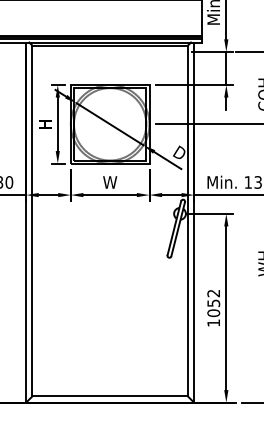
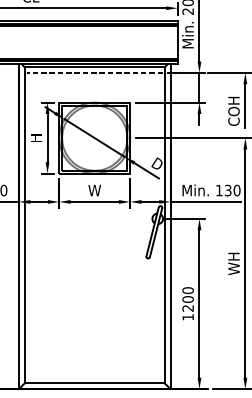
line: (109, 51) -> (94, 72), added
text: (213, 303) -> (187, 299), 1052 -> 1200

